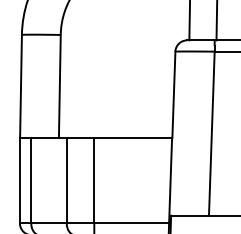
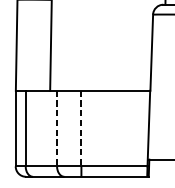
line: (66, 180) -> (56, 128), solid -> dashed
line: (94, 180) -> (81, 128), solid -> dashed

